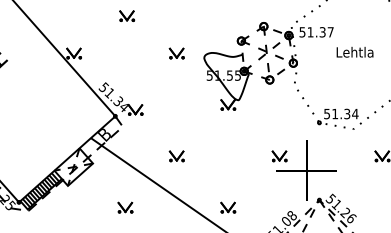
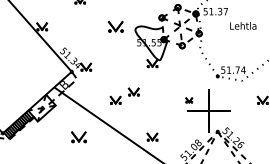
part: (176, 53) -> (115, 26), size x1.4
text: (347, 113) -> (237, 69), 51.34 -> 51.74
part: (202, 144) -> (134, 91), added
part: (279, 156) -> (189, 100), size x0.6
part: (125, 207) -> (79, 137), size x1.4

